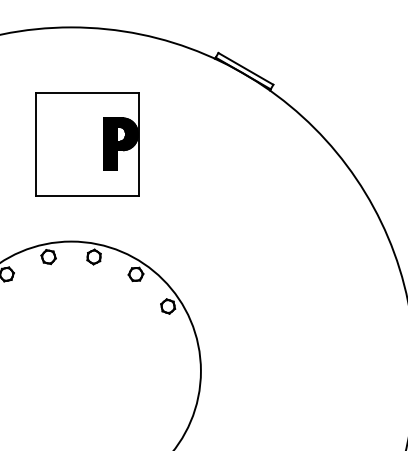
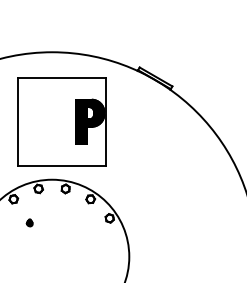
part: (87, 143) -> (61, 121), size x1.43
part: (33, 313) -> (29, 222), added

